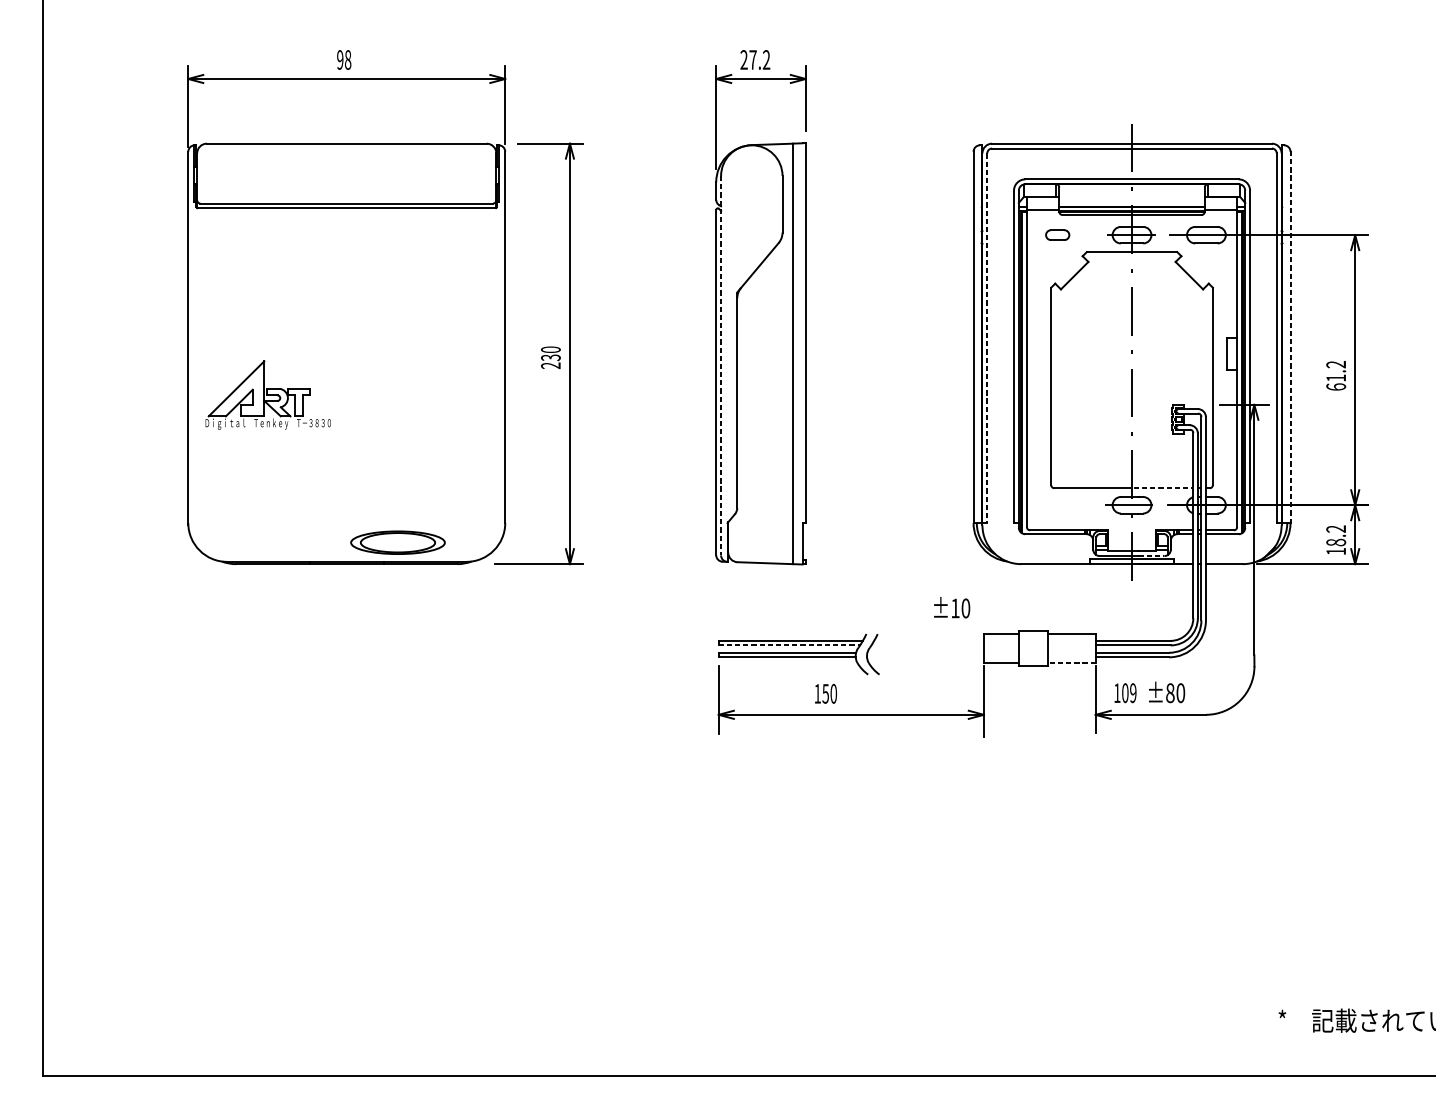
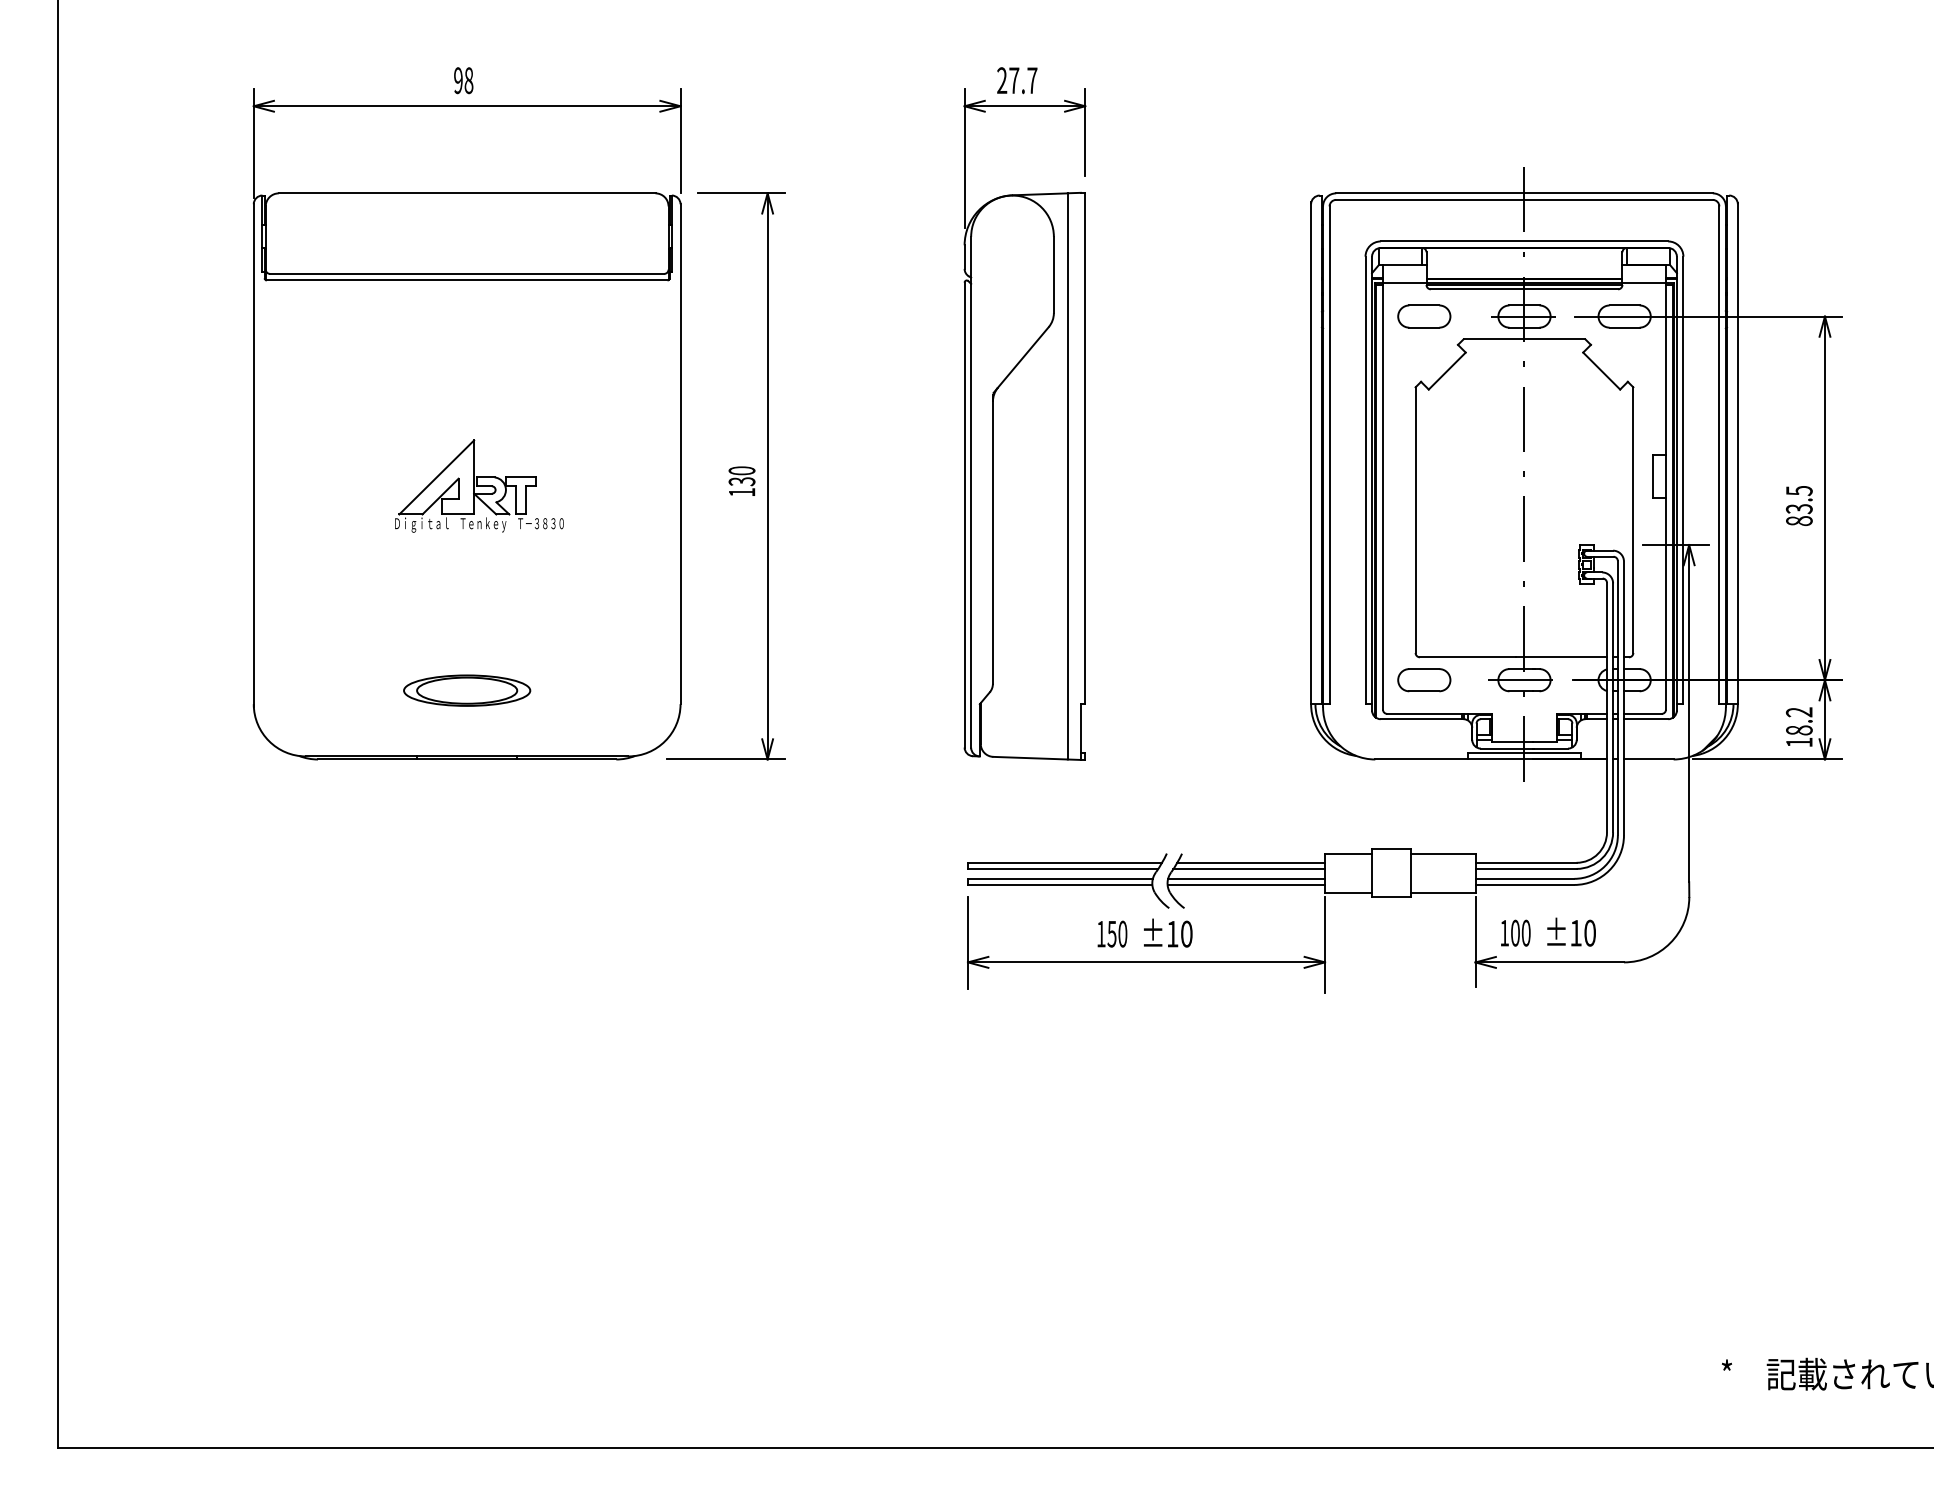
text: (766, 59) -> (1032, 80), 27.2 -> 27.7
part: (1057, 235) -> (1424, 316), size x1.67
line: (1290, 336) -> (1737, 453), dashed -> solid
line: (987, 338) -> (1329, 455), dashed -> solid
text: (550, 365) -> (741, 492), 230 -> 130
line: (721, 365) -> (971, 492), dashed -> solid
text: (1335, 375) -> (1798, 505), 61.2 -> 83.5
part: (268, 394) -> (479, 485), moved
line: (1159, 488) -> (1561, 657), dashed -> solid
part: (1057, 505) -> (1424, 680), added
part: (398, 542) -> (467, 690), moved
line: (1151, 555) -> (1550, 748), dashed -> solid
text: (952, 607) -> (1168, 932), moved
line: (929, 640) -> (1251, 862), added
line: (789, 645) -> (1063, 868), dashed -> solid
line: (927, 645) -> (1249, 868), added
line: (925, 652) -> (1246, 878), added
line: (925, 656) -> (1246, 884), added
line: (1071, 662) -> (1443, 892), dashed -> solid
text: (1132, 692) -> (1525, 932), 109 -> 100
text: (1169, 692) -> (1575, 932), ±80 -> ±10

